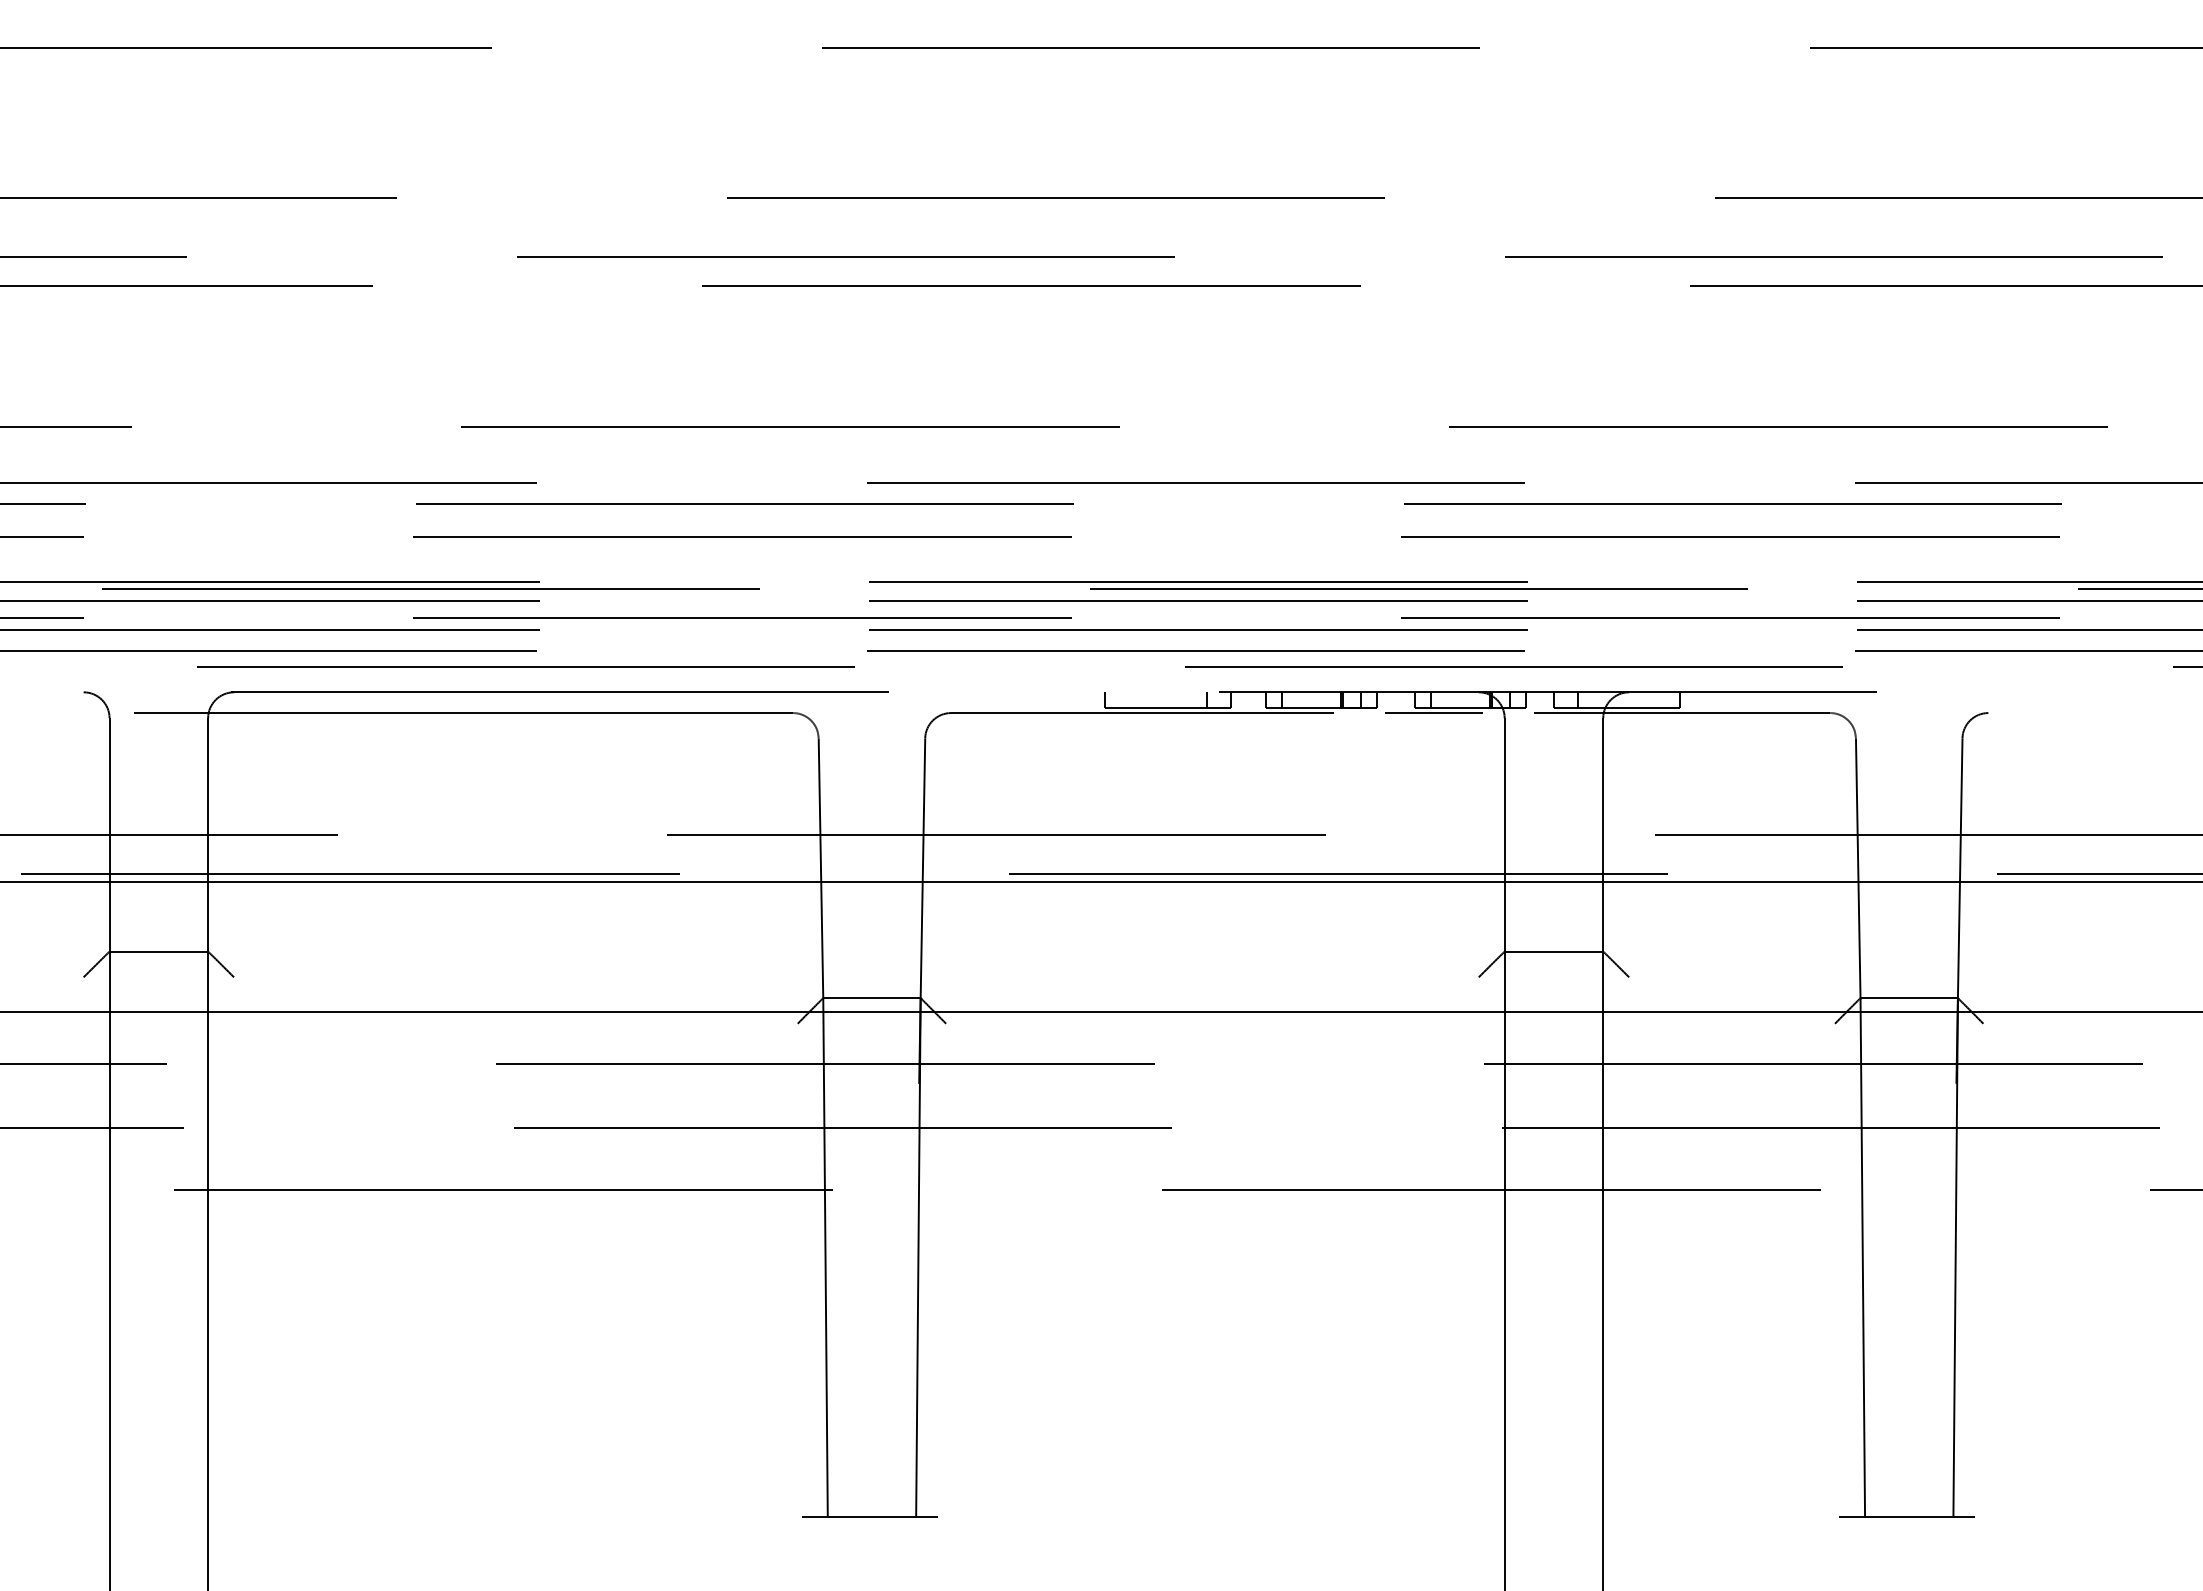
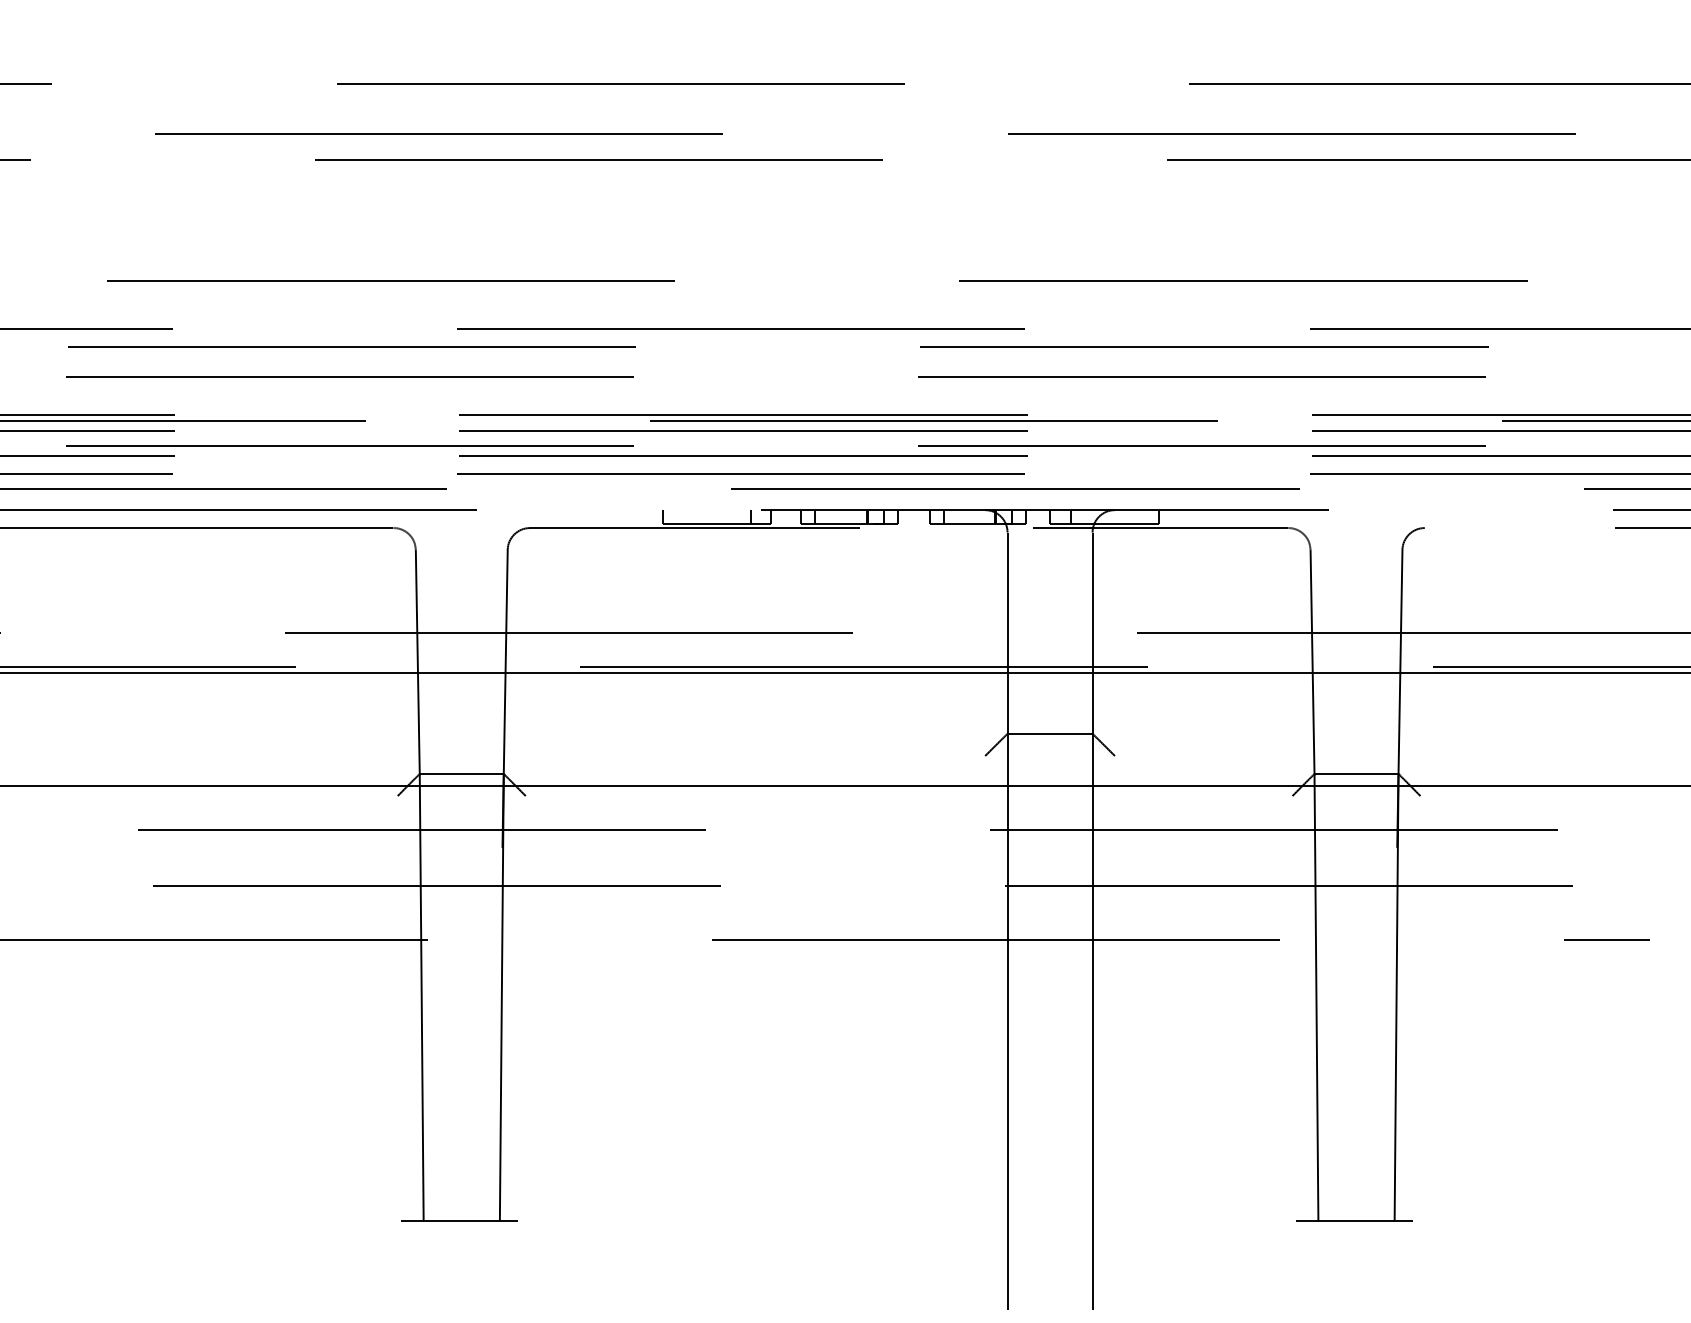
line: (1433, 713) -> (946, 528), removed

